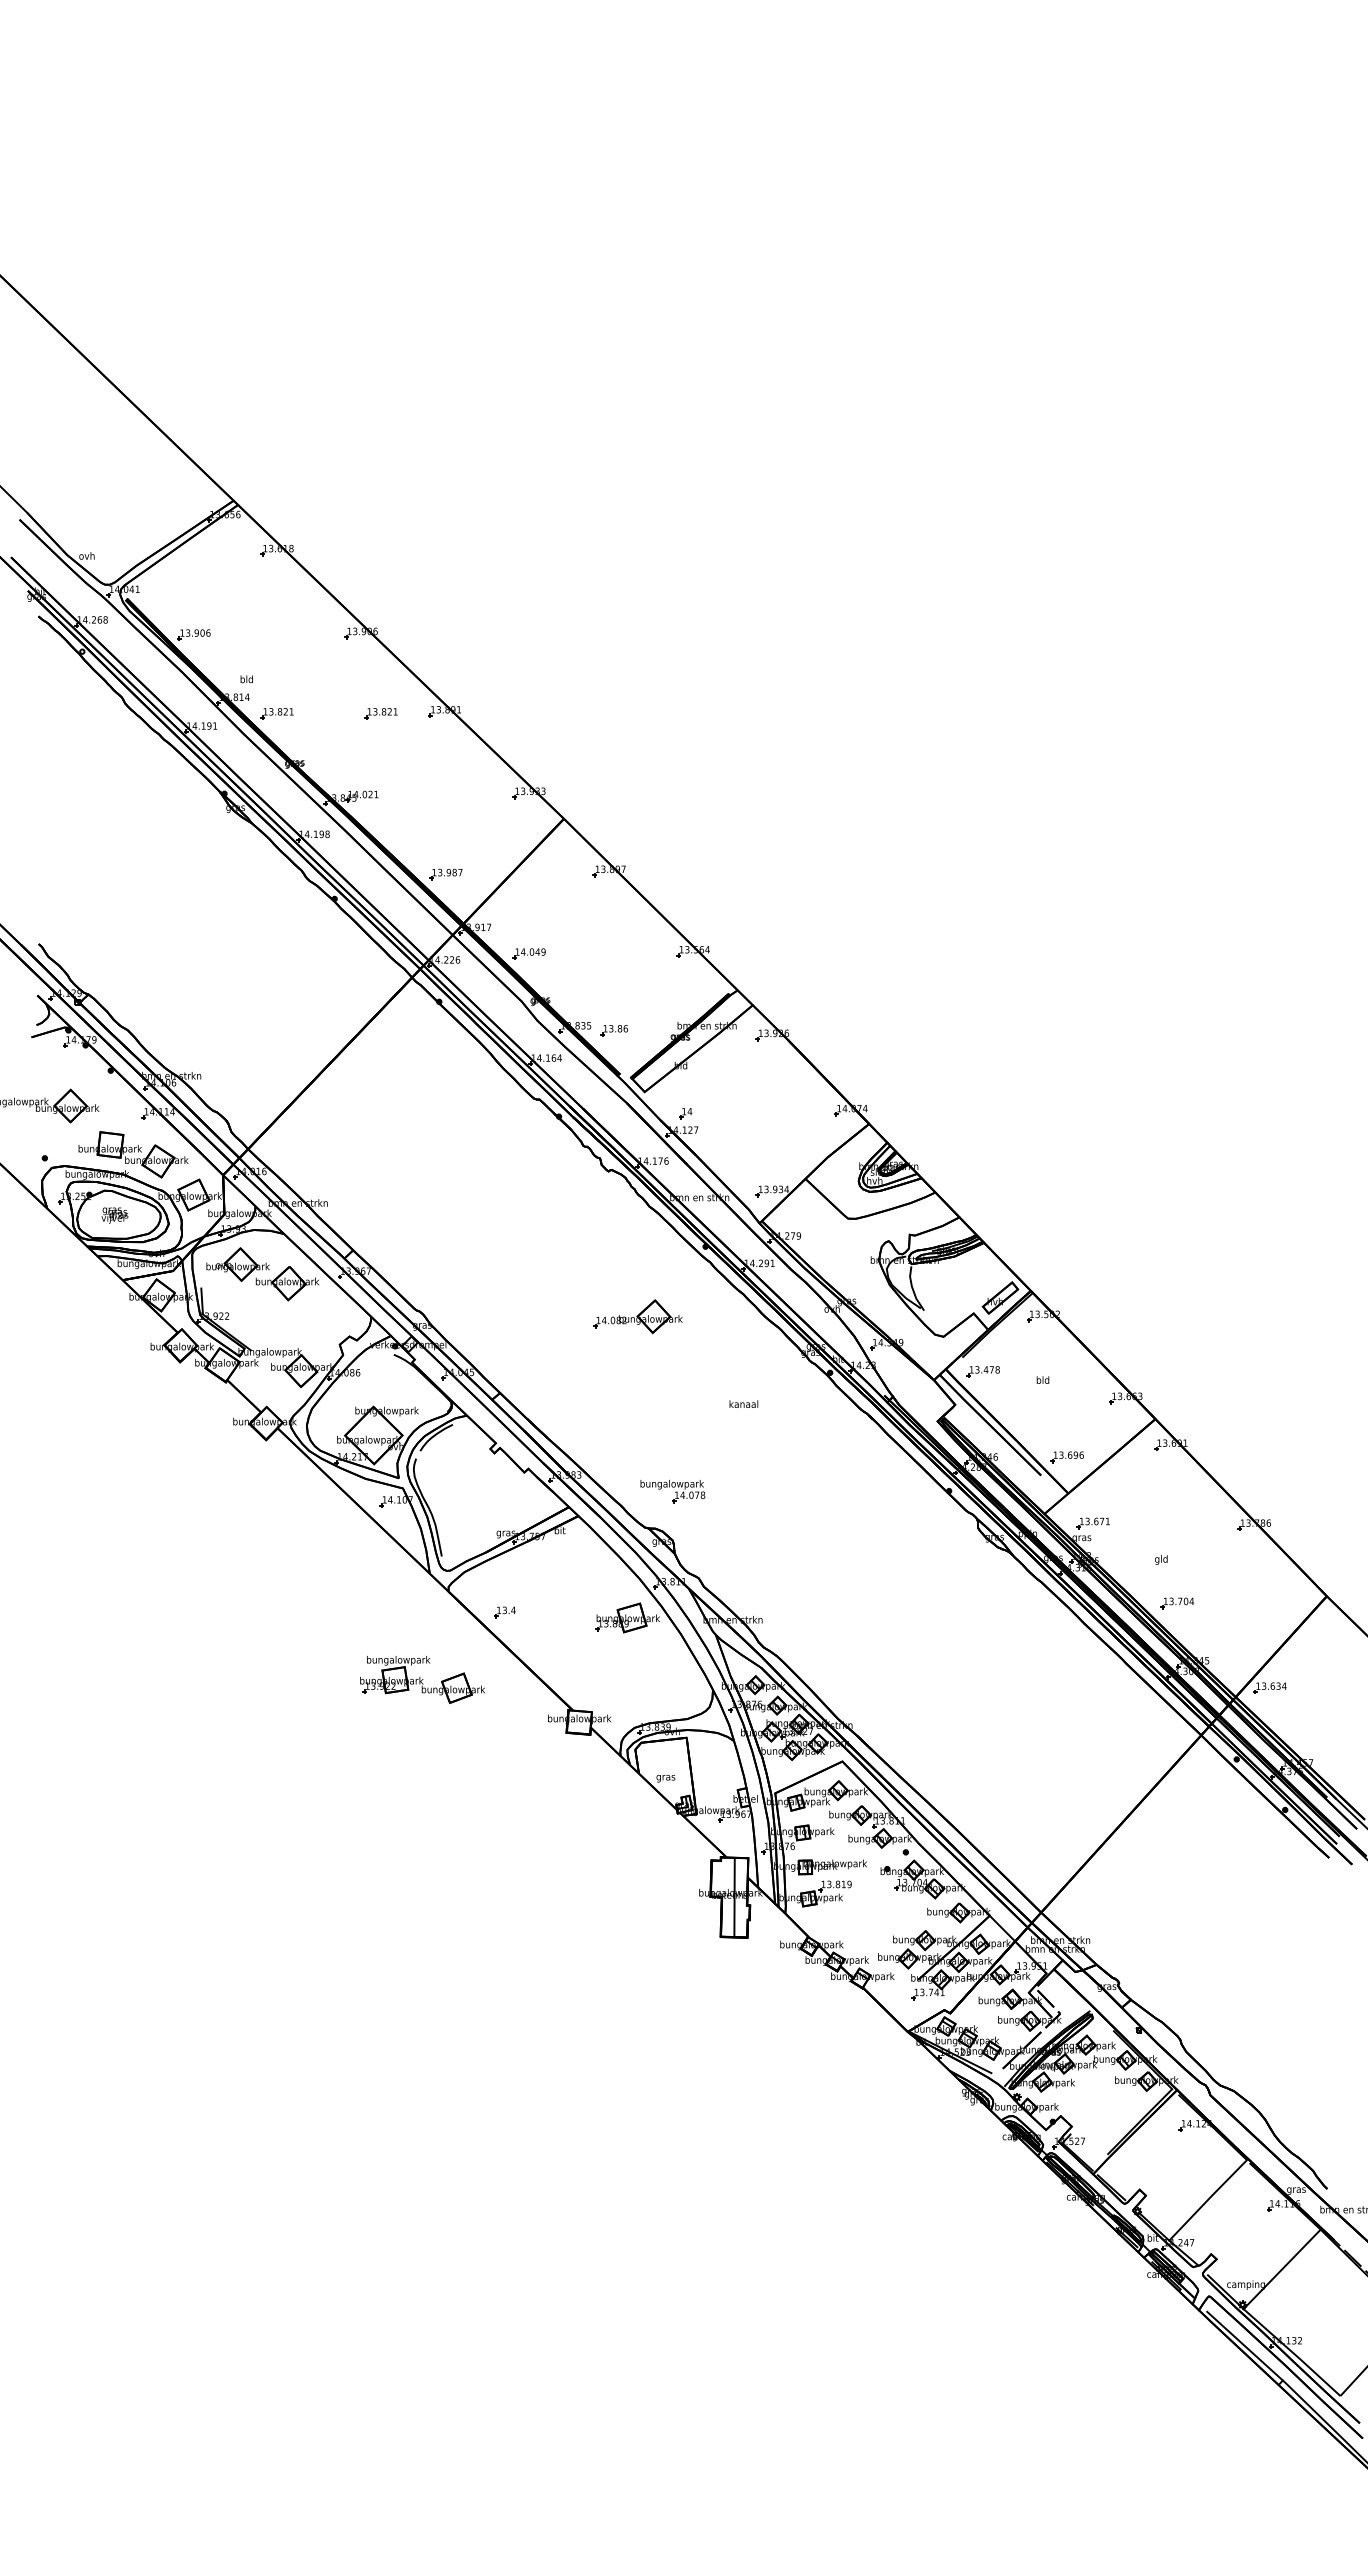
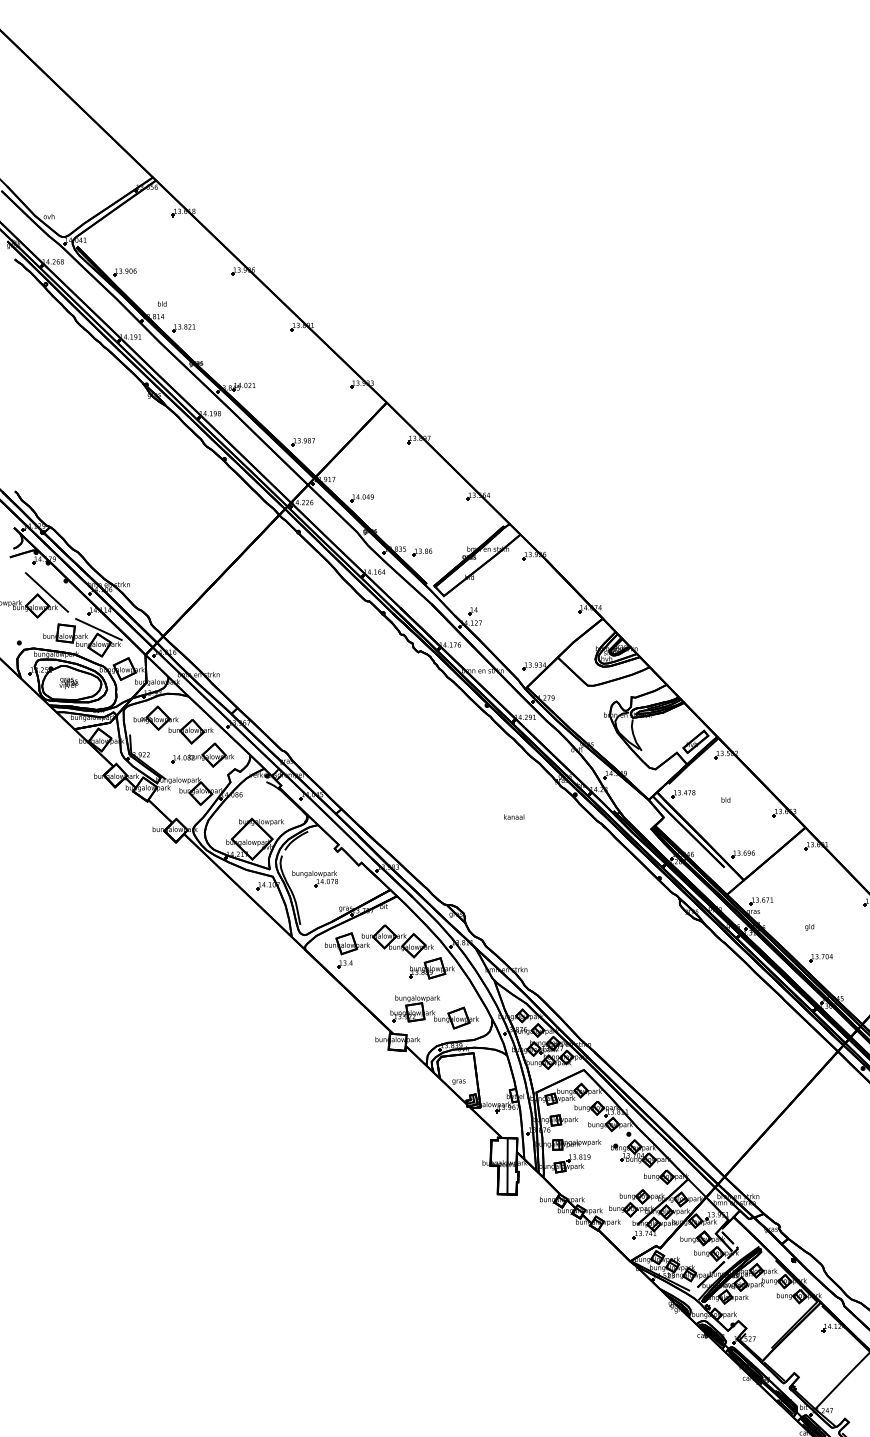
part: (380, 713) -> (256, 328), removed
line: (83, 1086) -> (46, 592), added
line: (157, 1139) -> (99, 629), added
part: (637, 1316) -> (202, 754), moved
part: (672, 1491) -> (314, 878), moved
part: (553, 1579) -> (379, 941), added
part: (422, 1679) -> (434, 1011), moved

